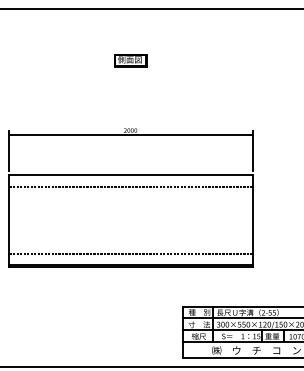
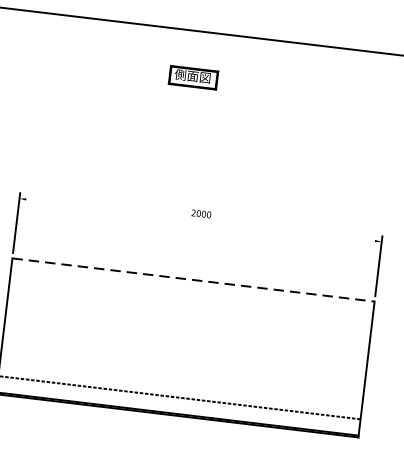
part: (130, 60) -> (193, 77), moved
line: (130, 134) -> (200, 219), removed
line: (131, 175) -> (194, 280), solid -> dashed
line: (130, 187) -> (191, 298), removed

